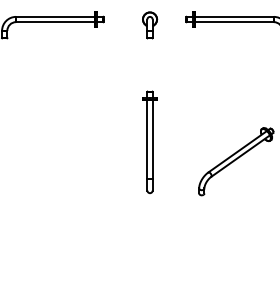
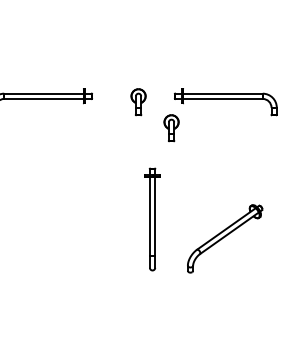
part: (182, 51) -> (171, 128), added
part: (149, 142) -> (152, 219), moved

